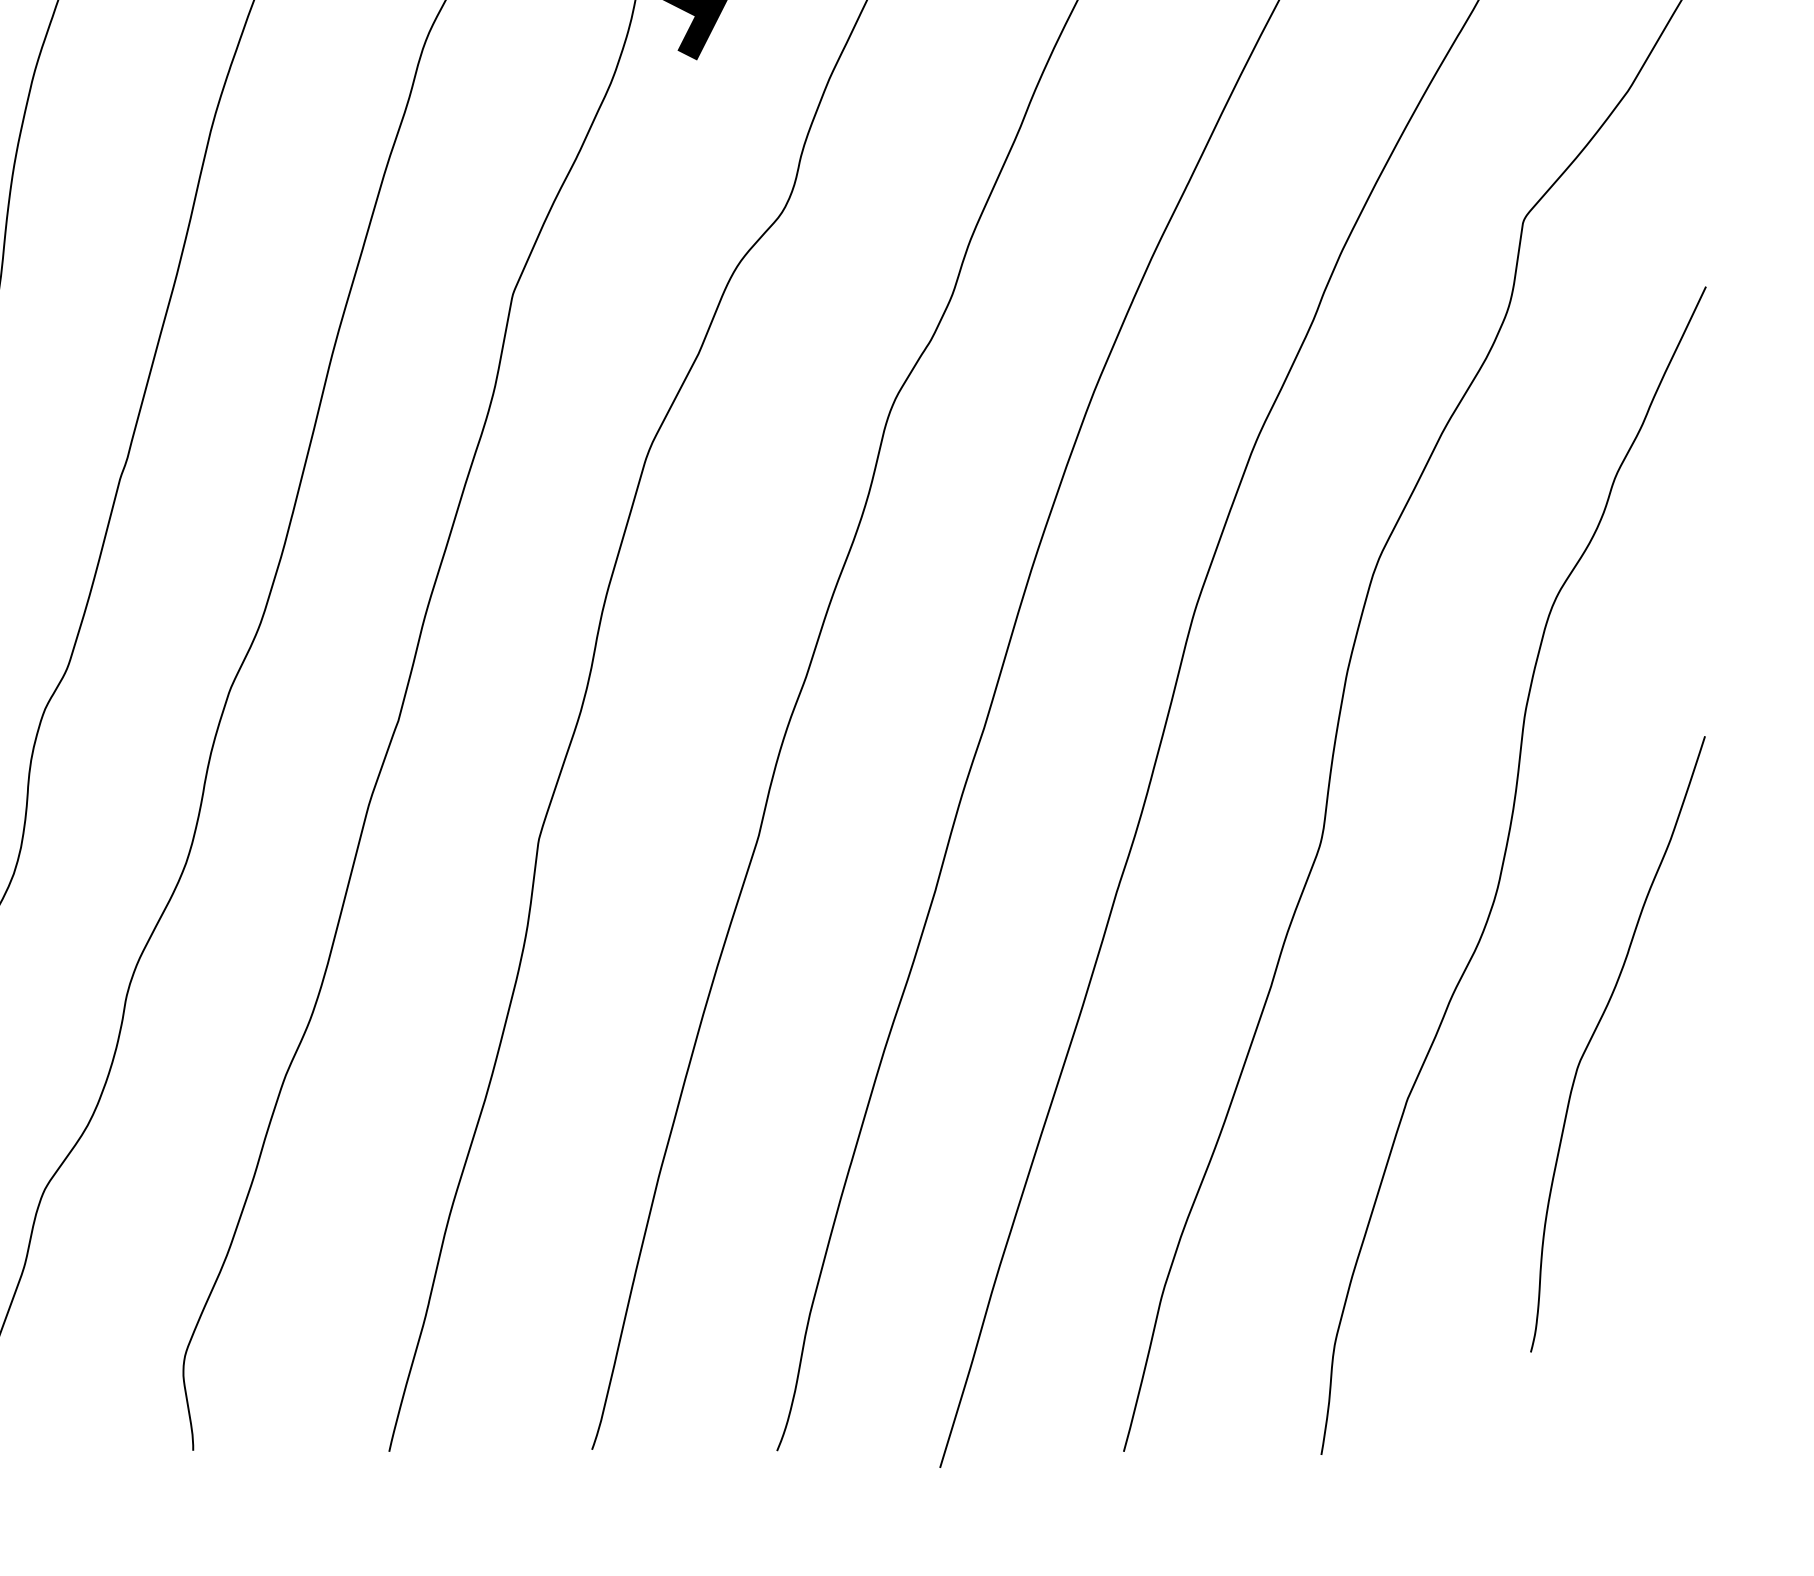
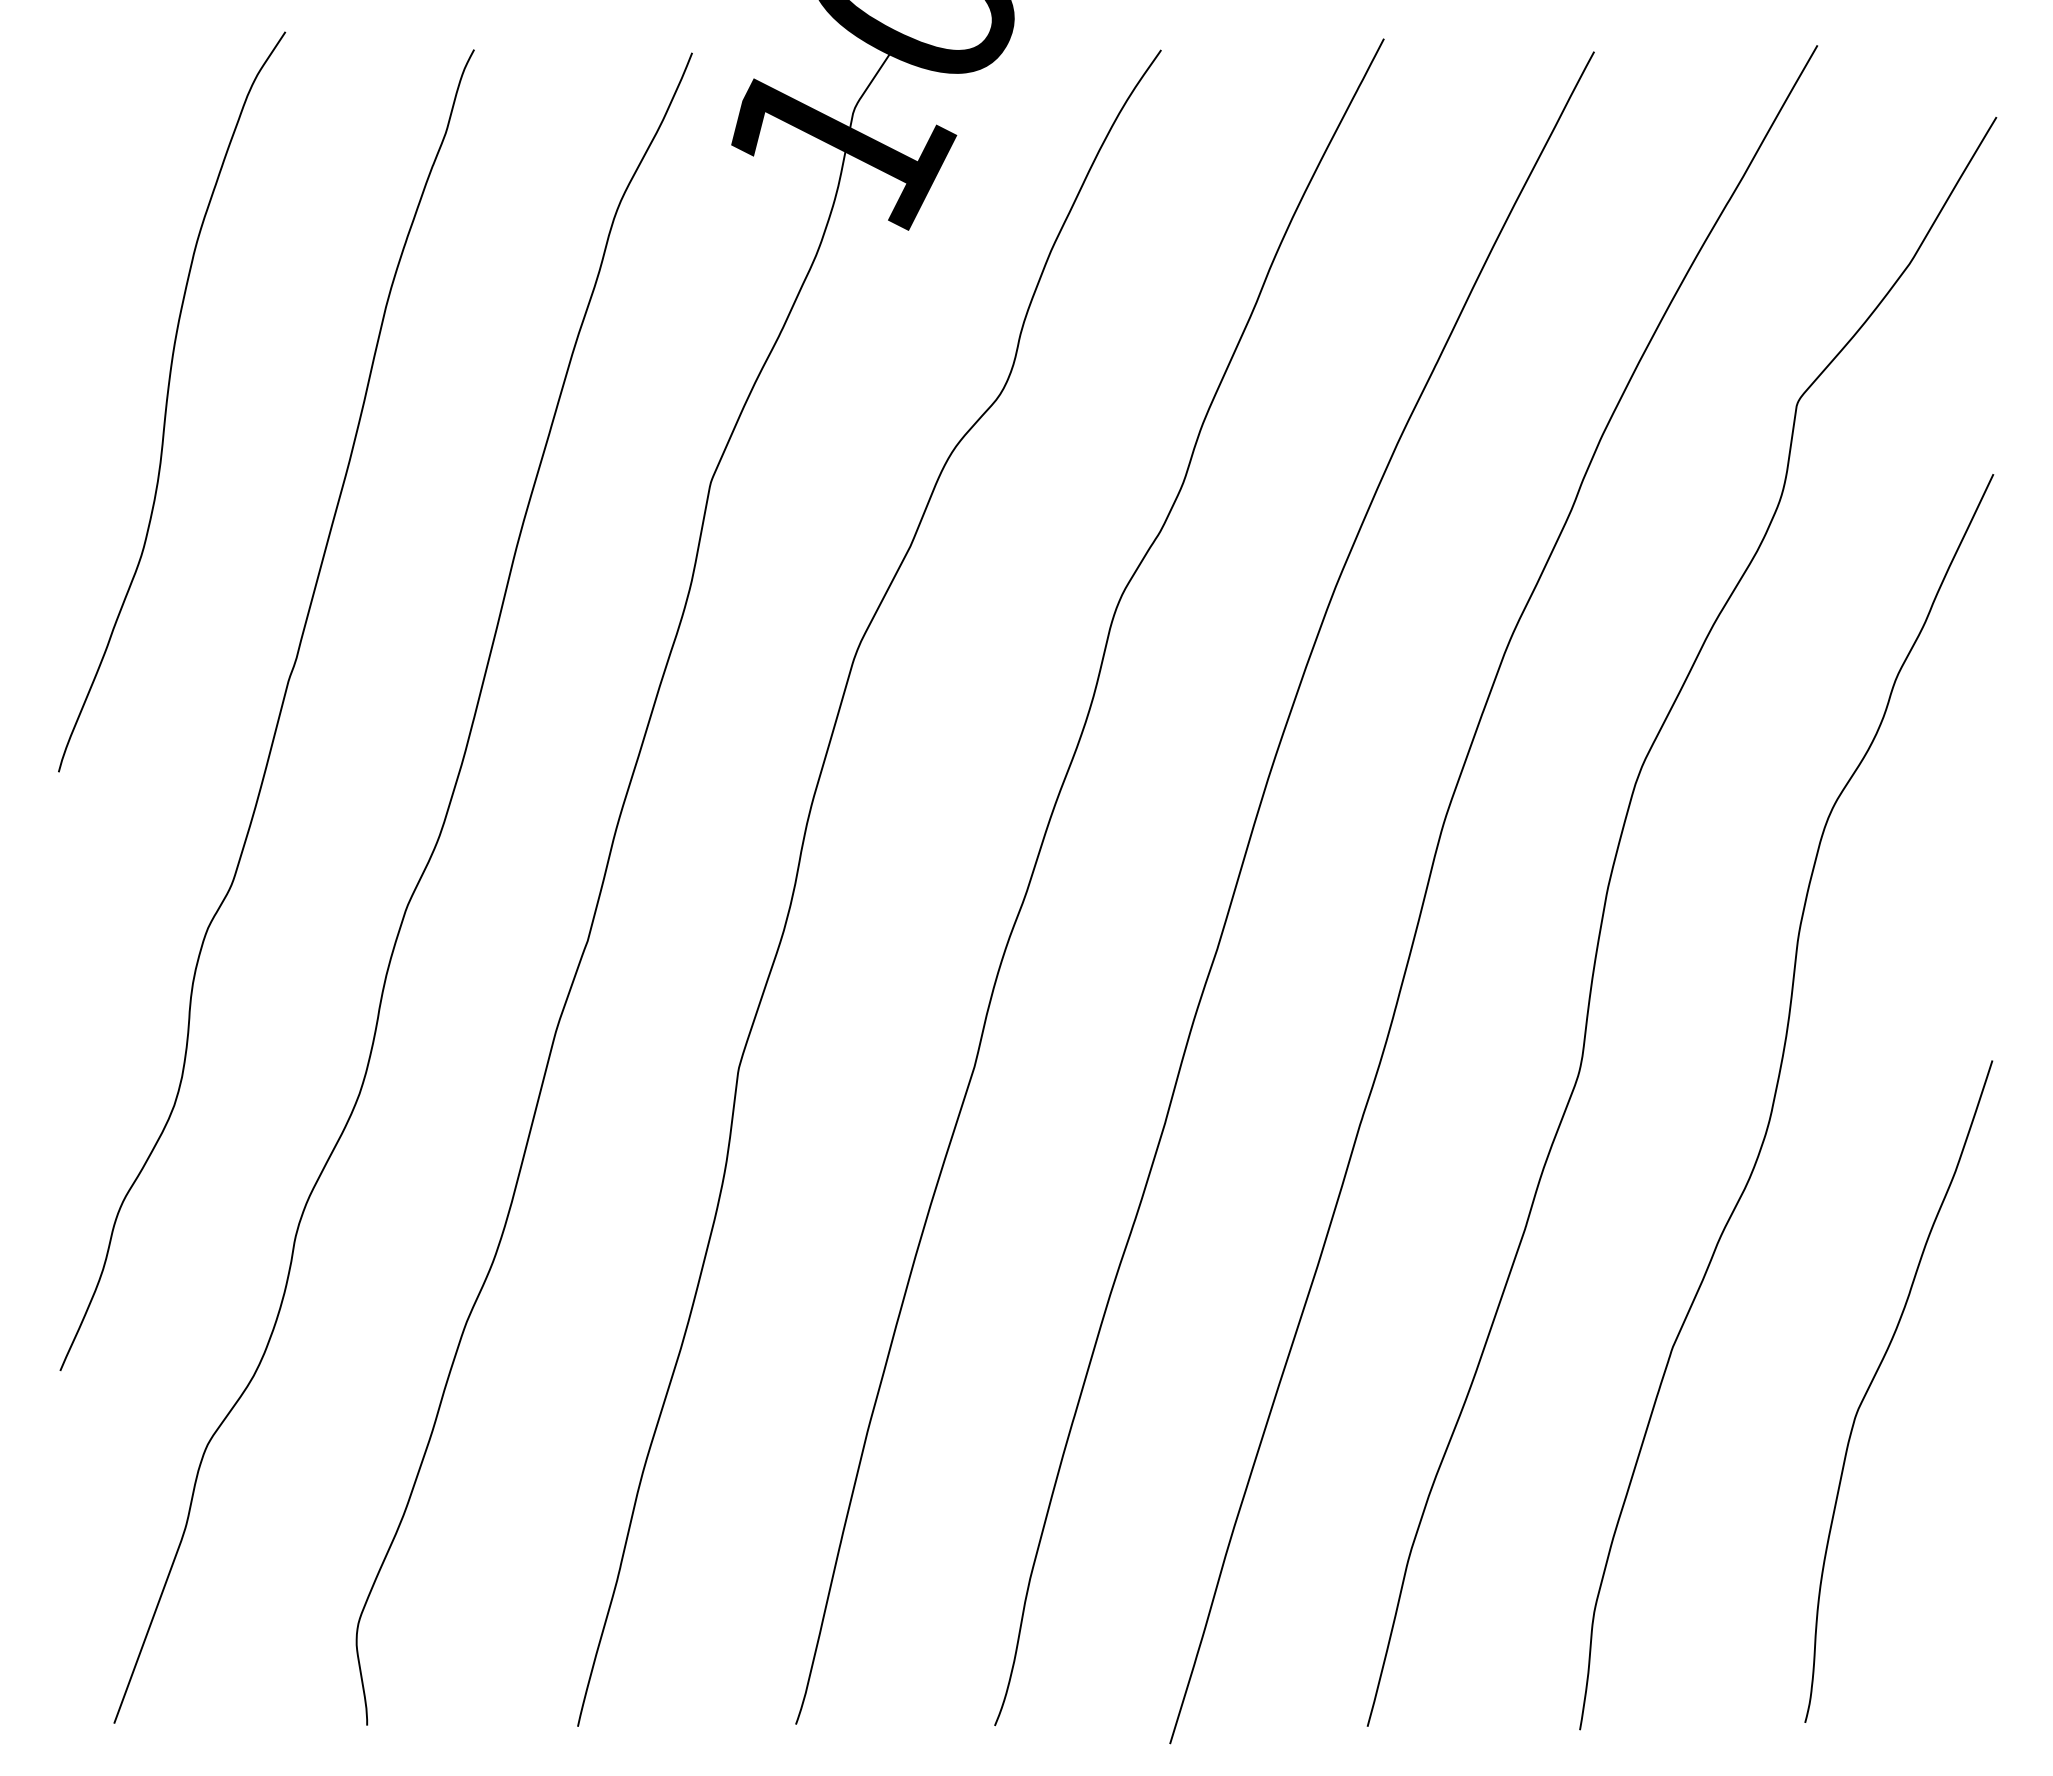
curve: (1595, 1032) -> (1874, 1378), moved

